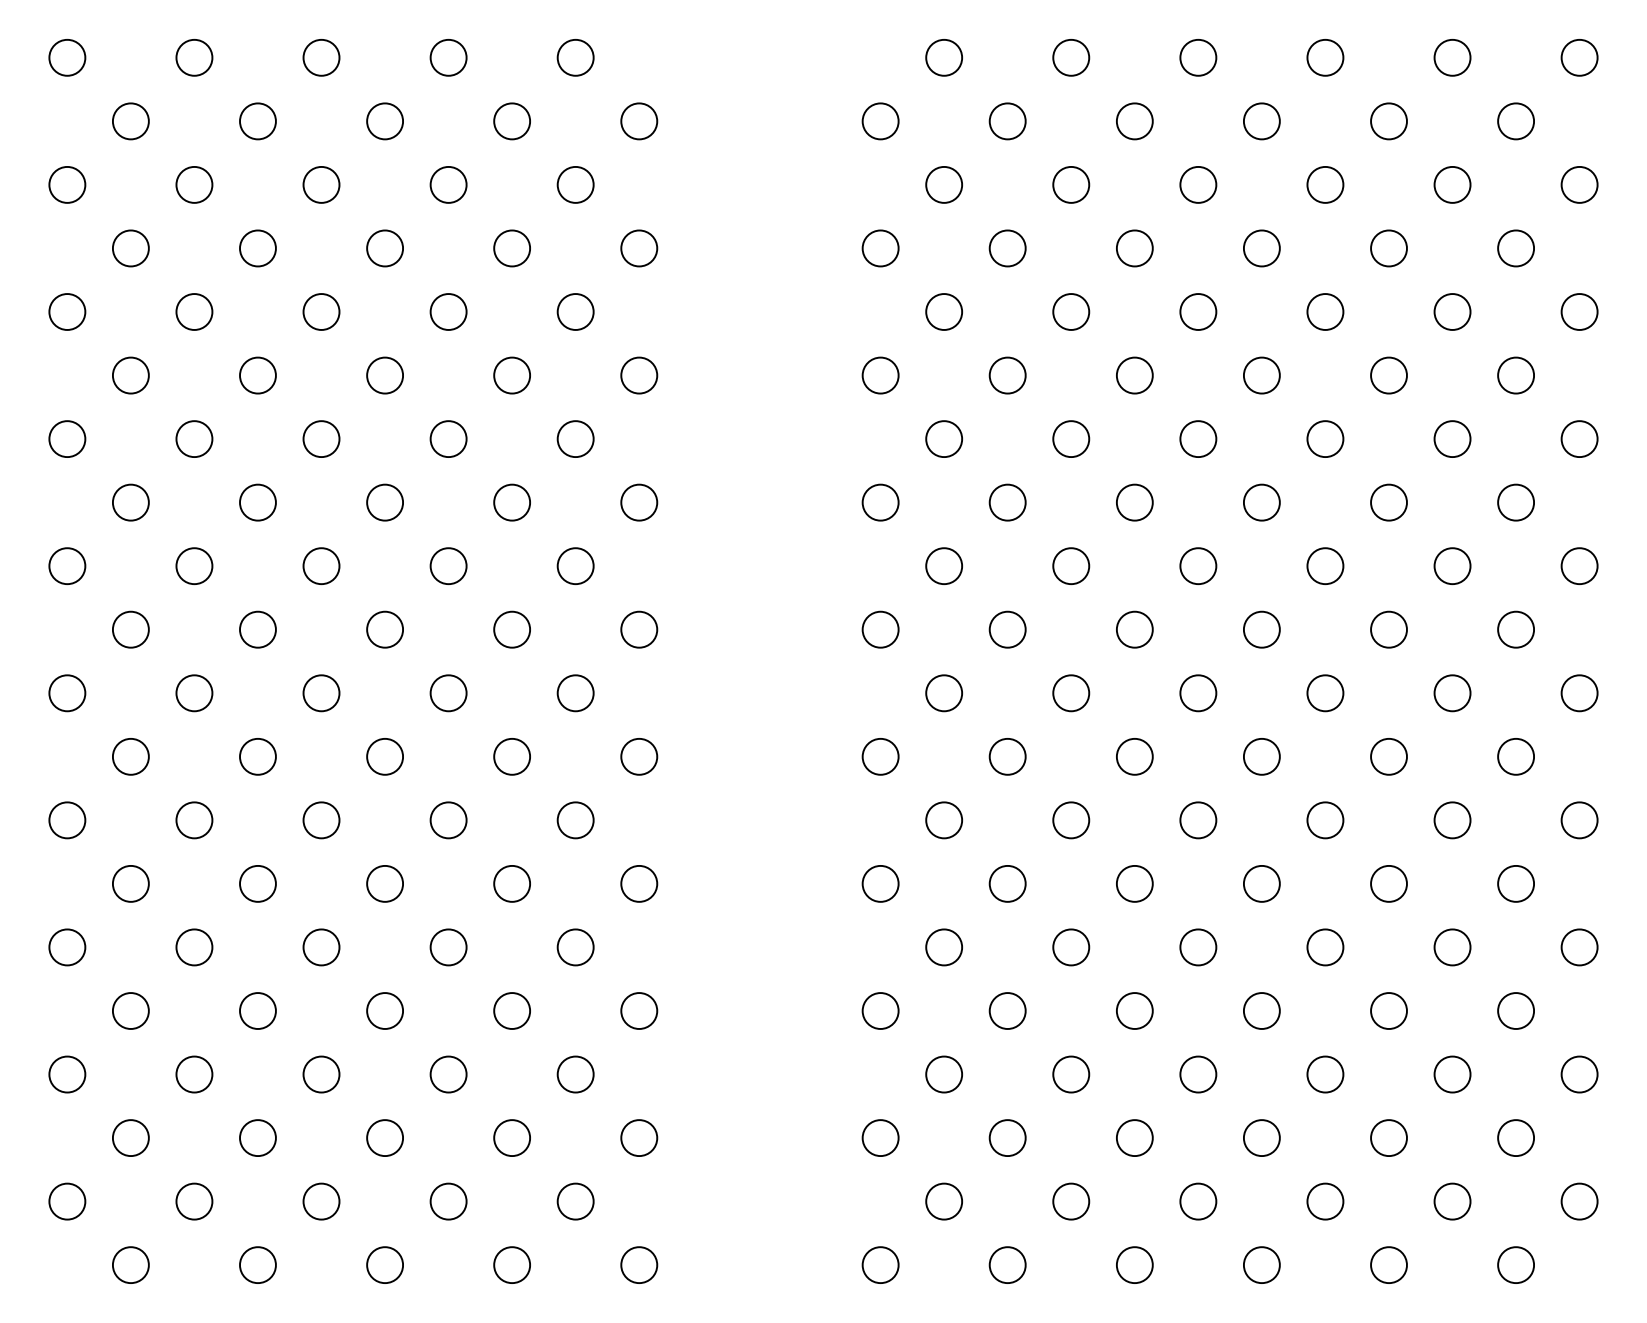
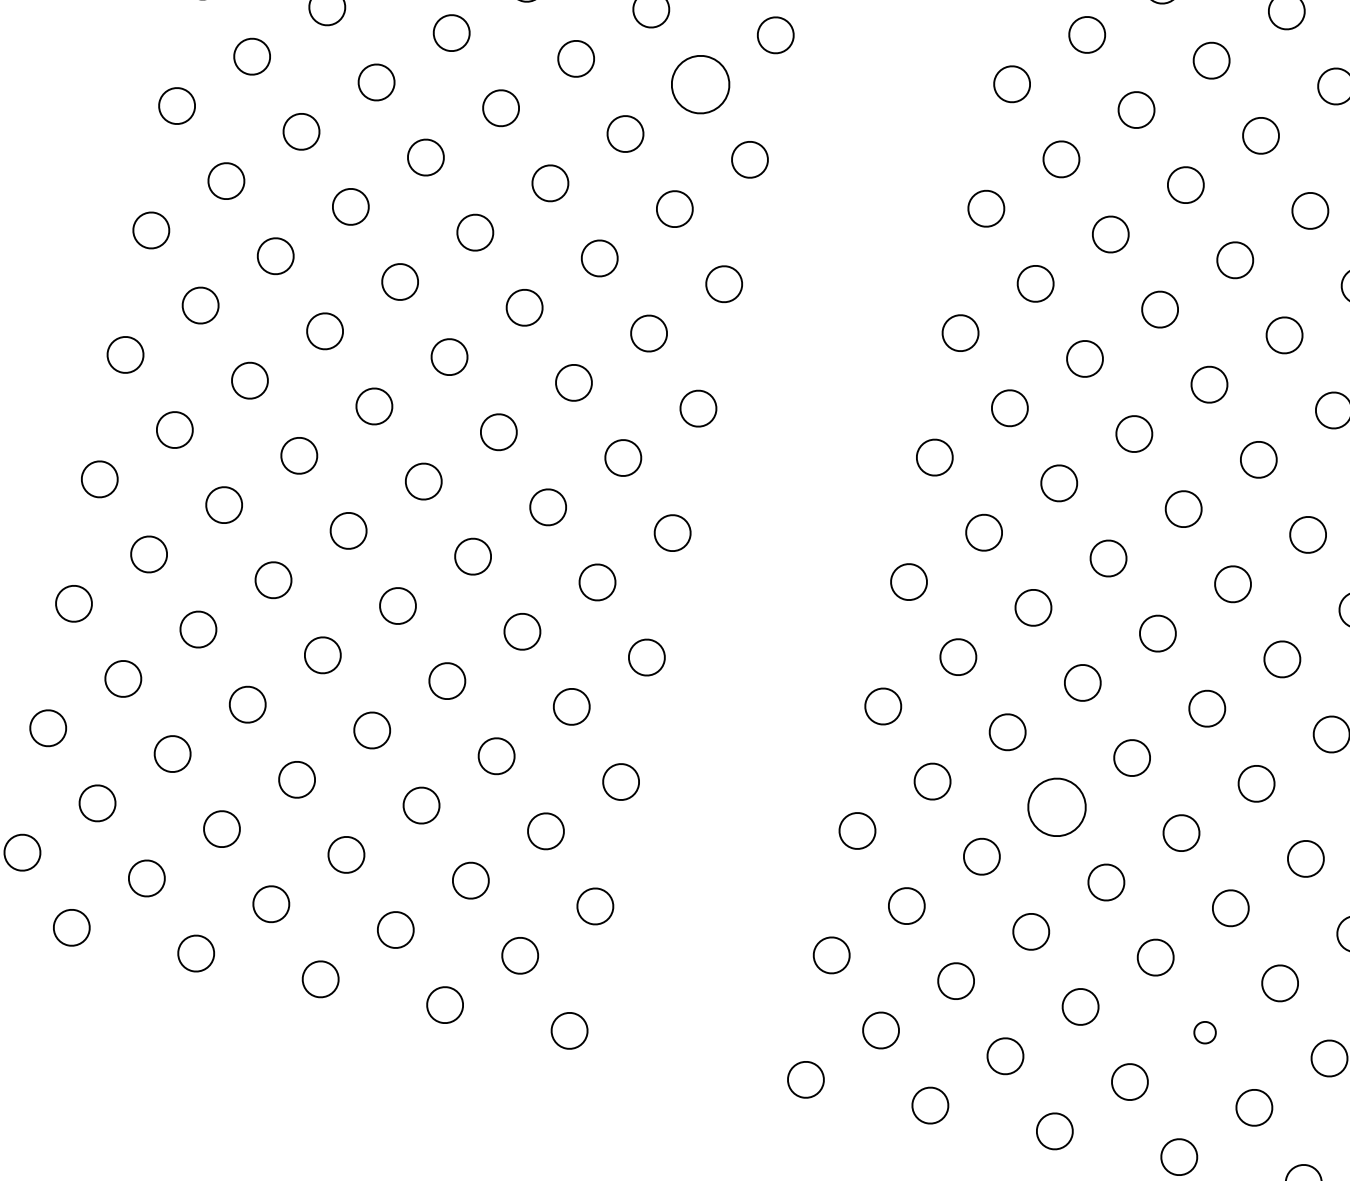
circle: (575, 311) -> (700, 84), size x1.6
circle: (1071, 947) -> (1057, 807), size x1.6
circle: (1261, 1137) -> (1204, 1032), size x0.6

